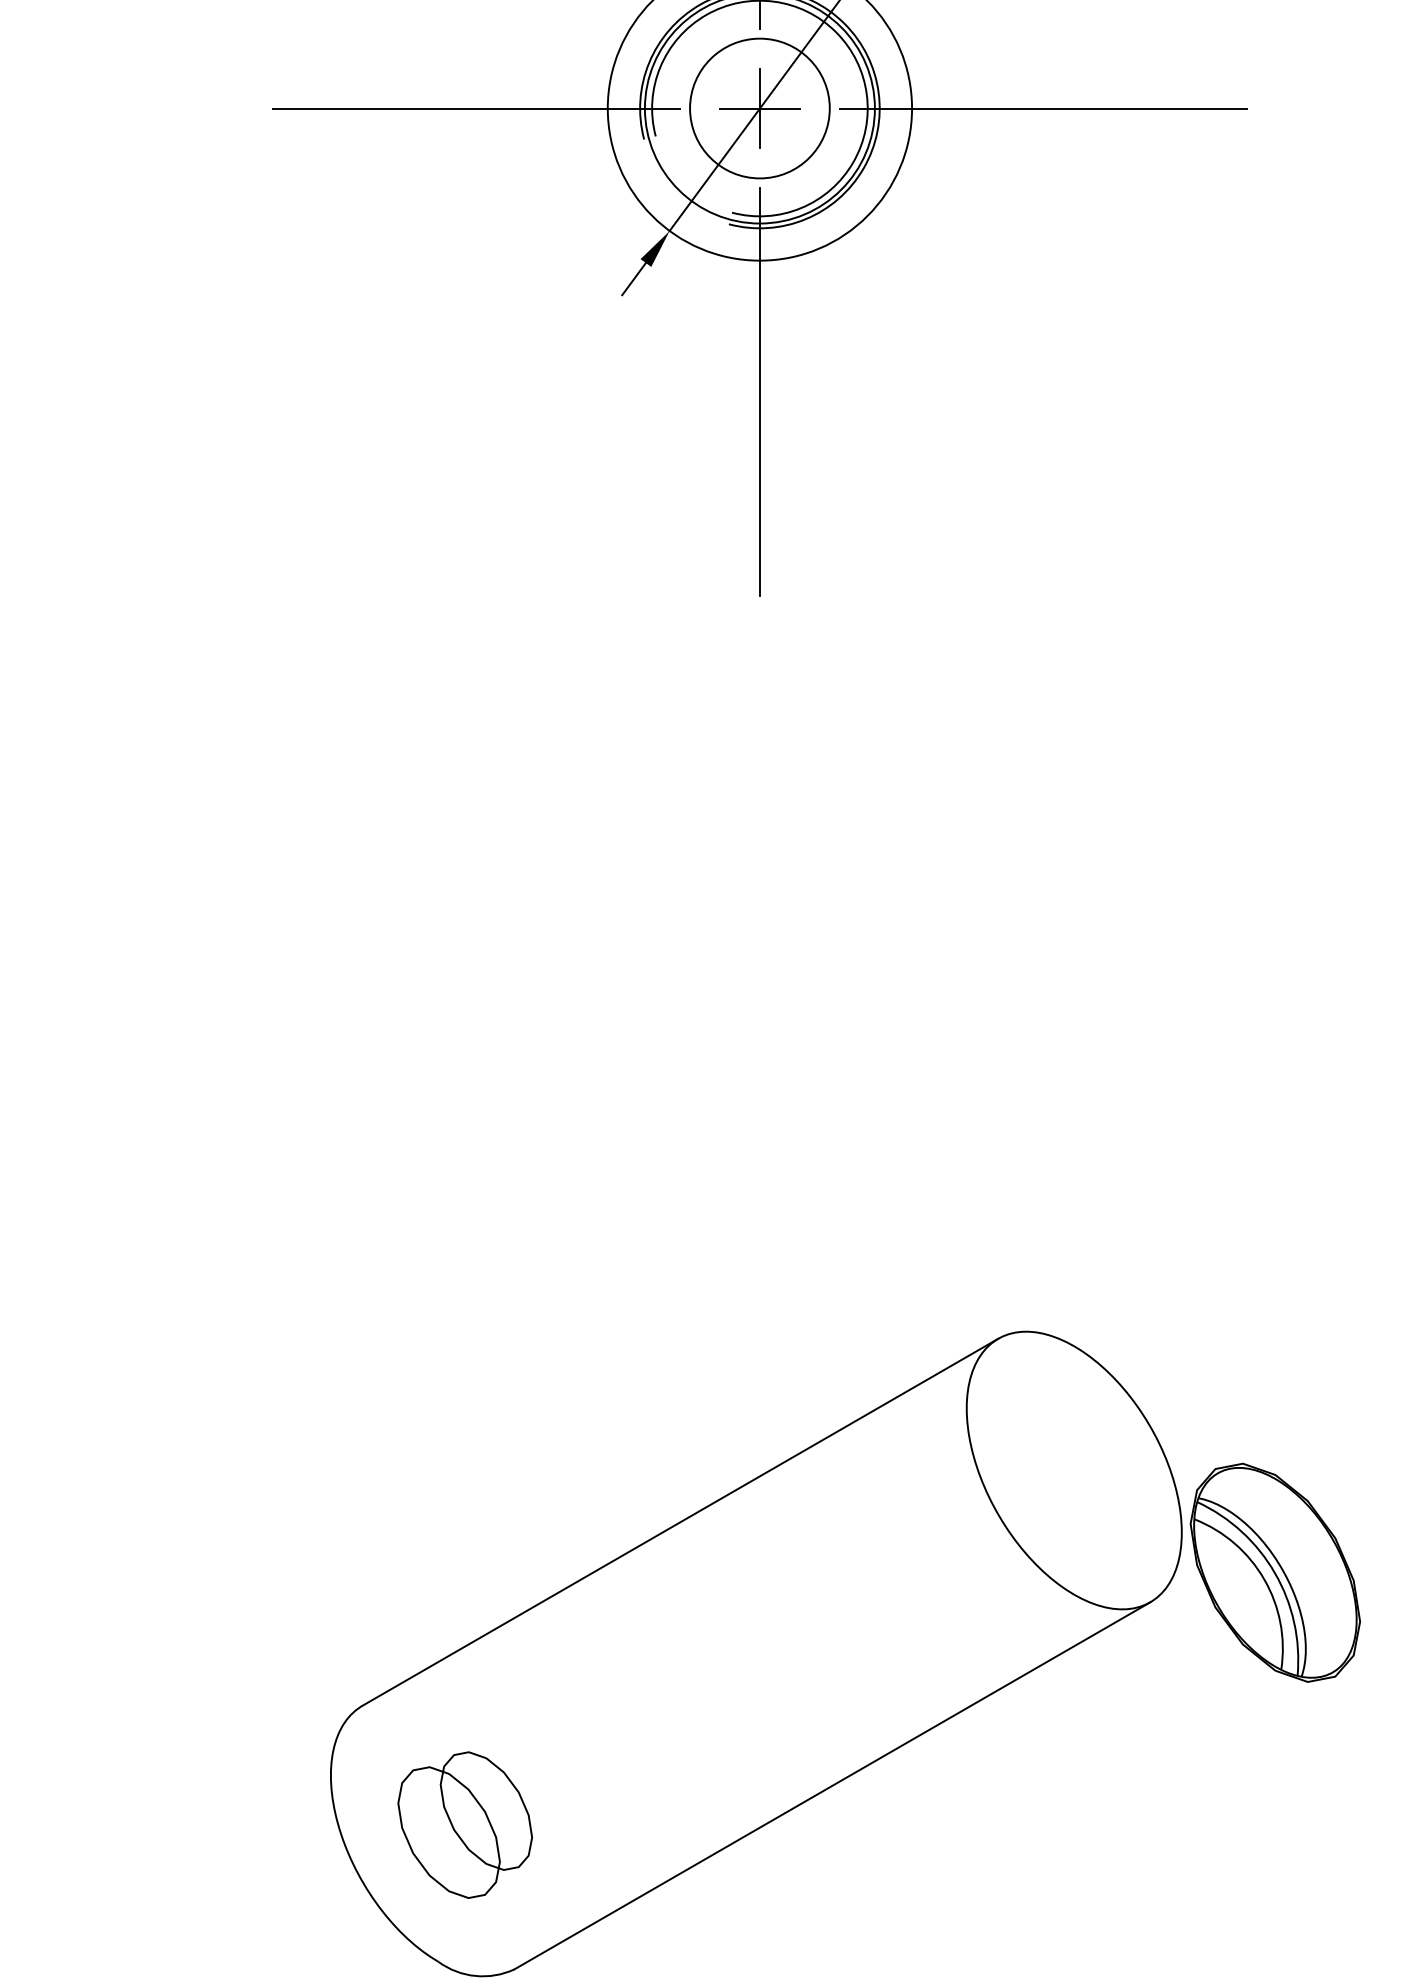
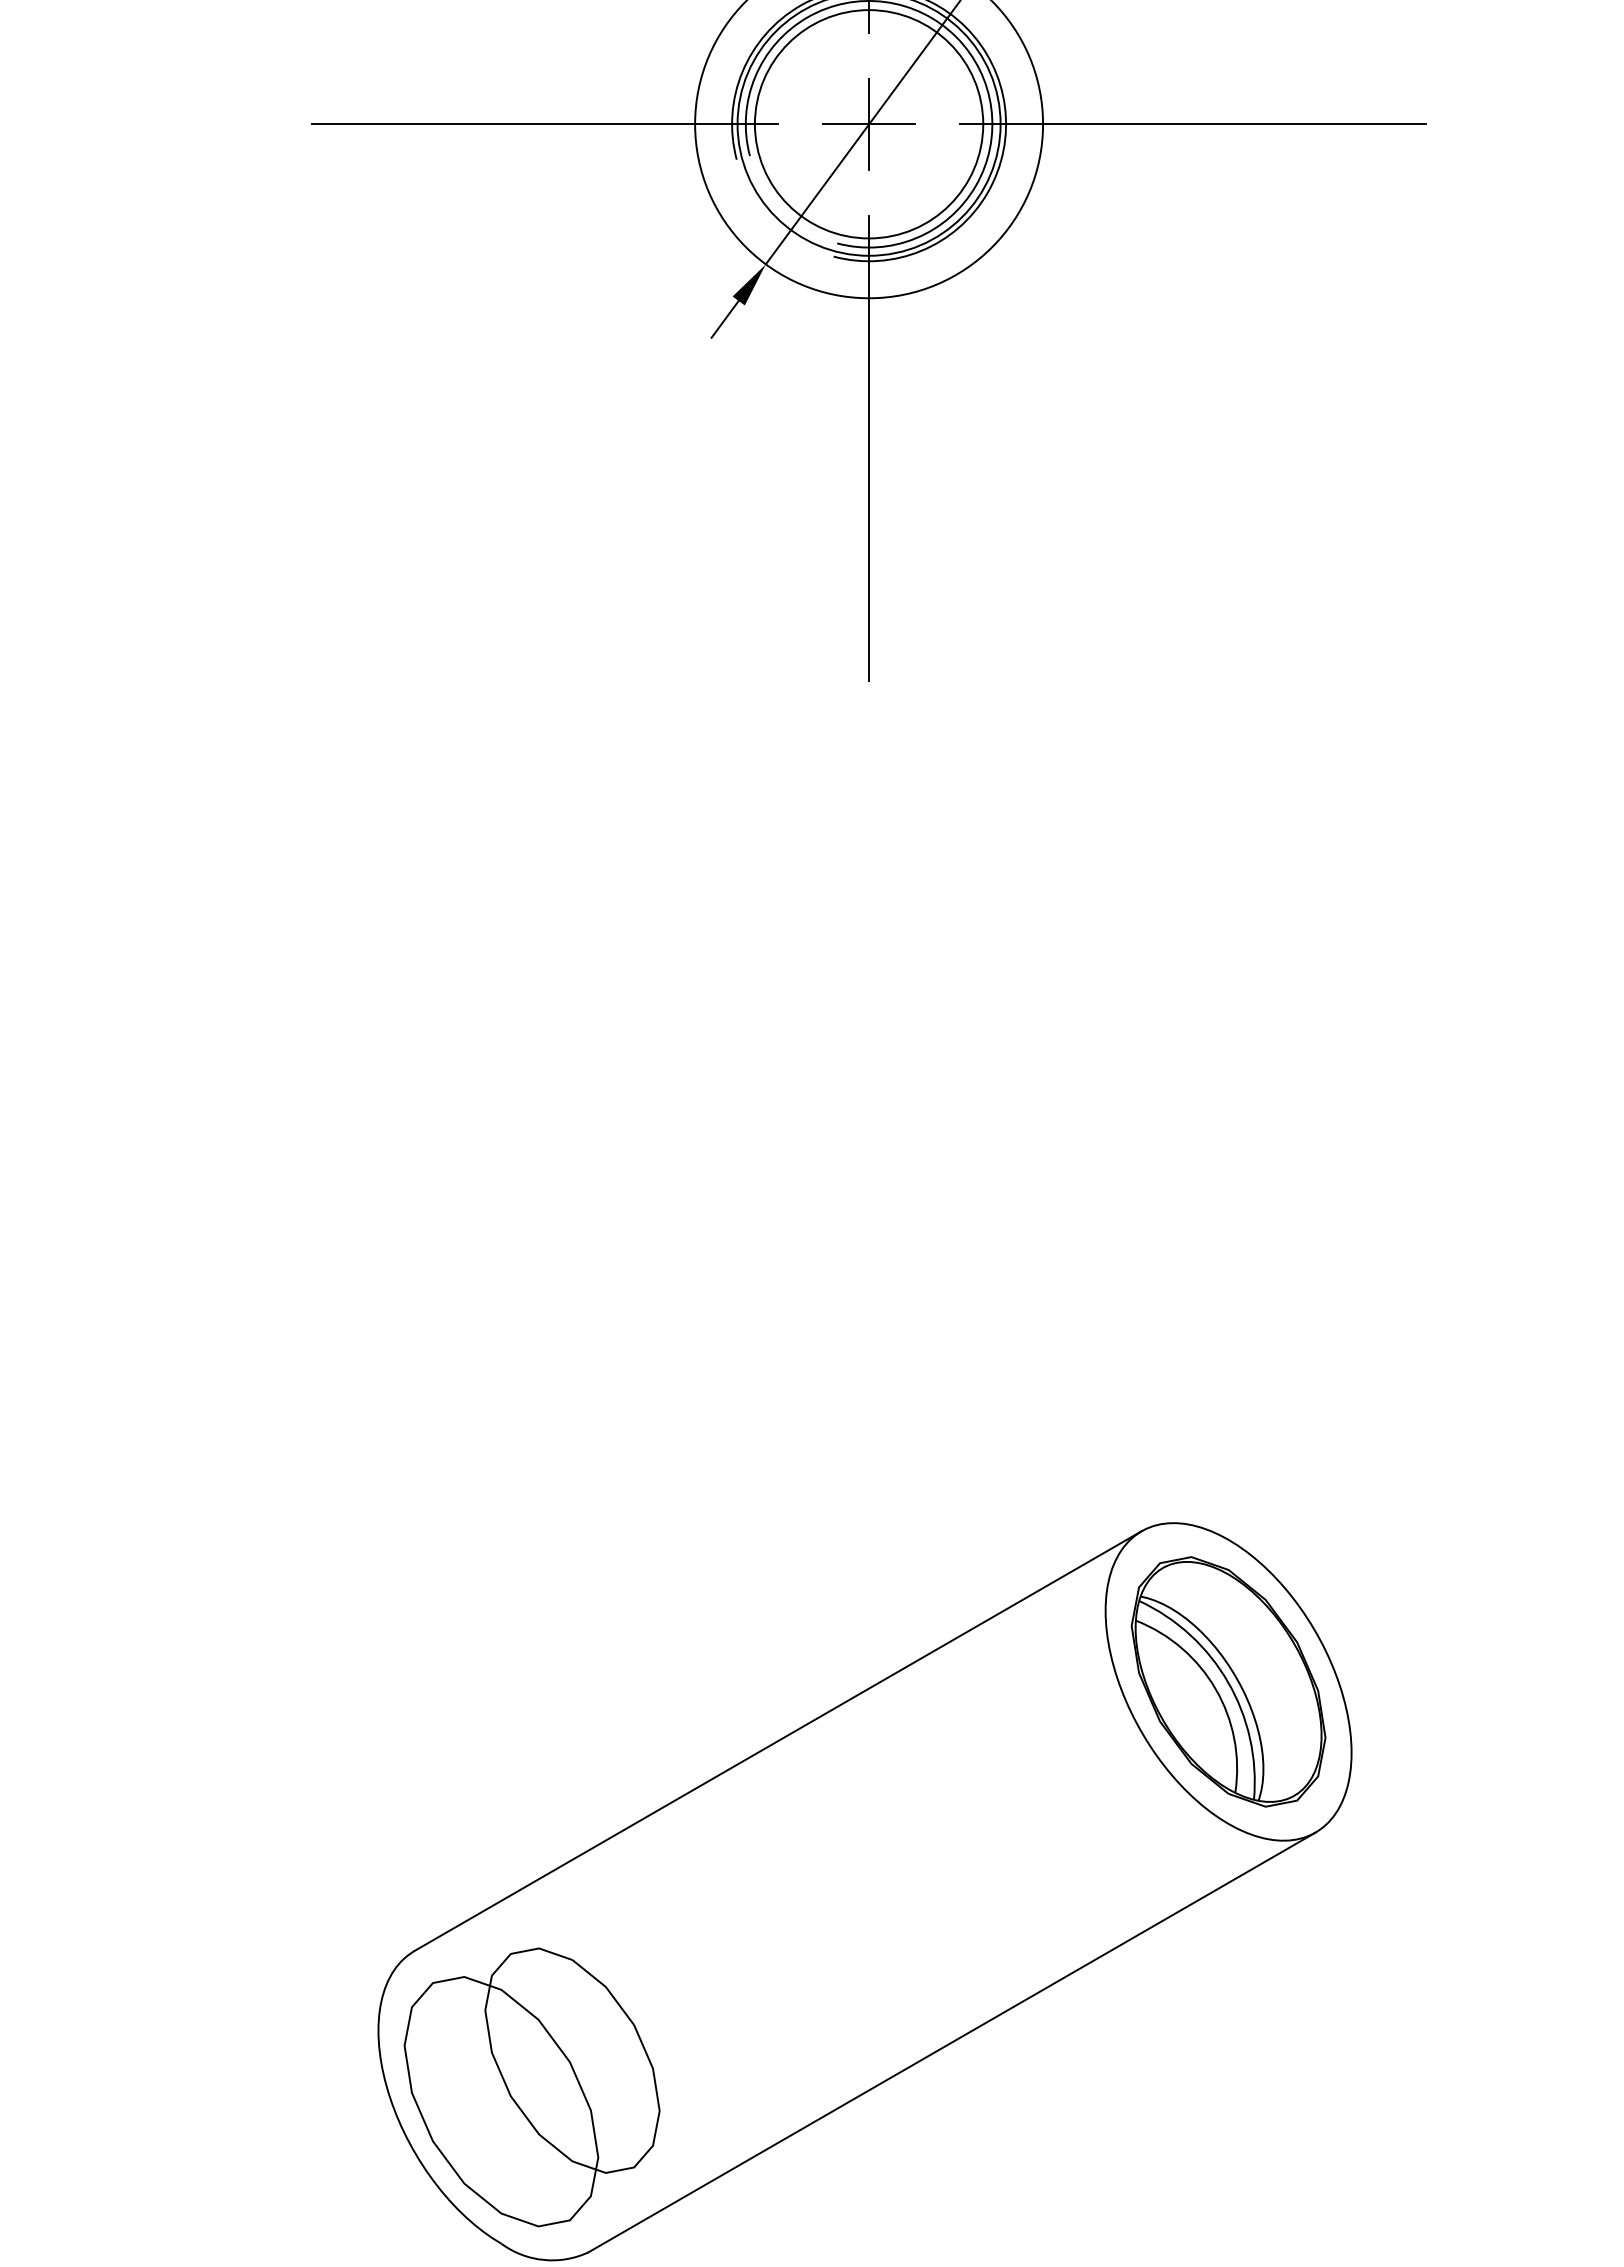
circle: (759, 108) -> (868, 124), size x1.43
part: (1275, 1572) -> (1228, 1681), moved
part: (464, 1825) -> (531, 2087), size x1.67

